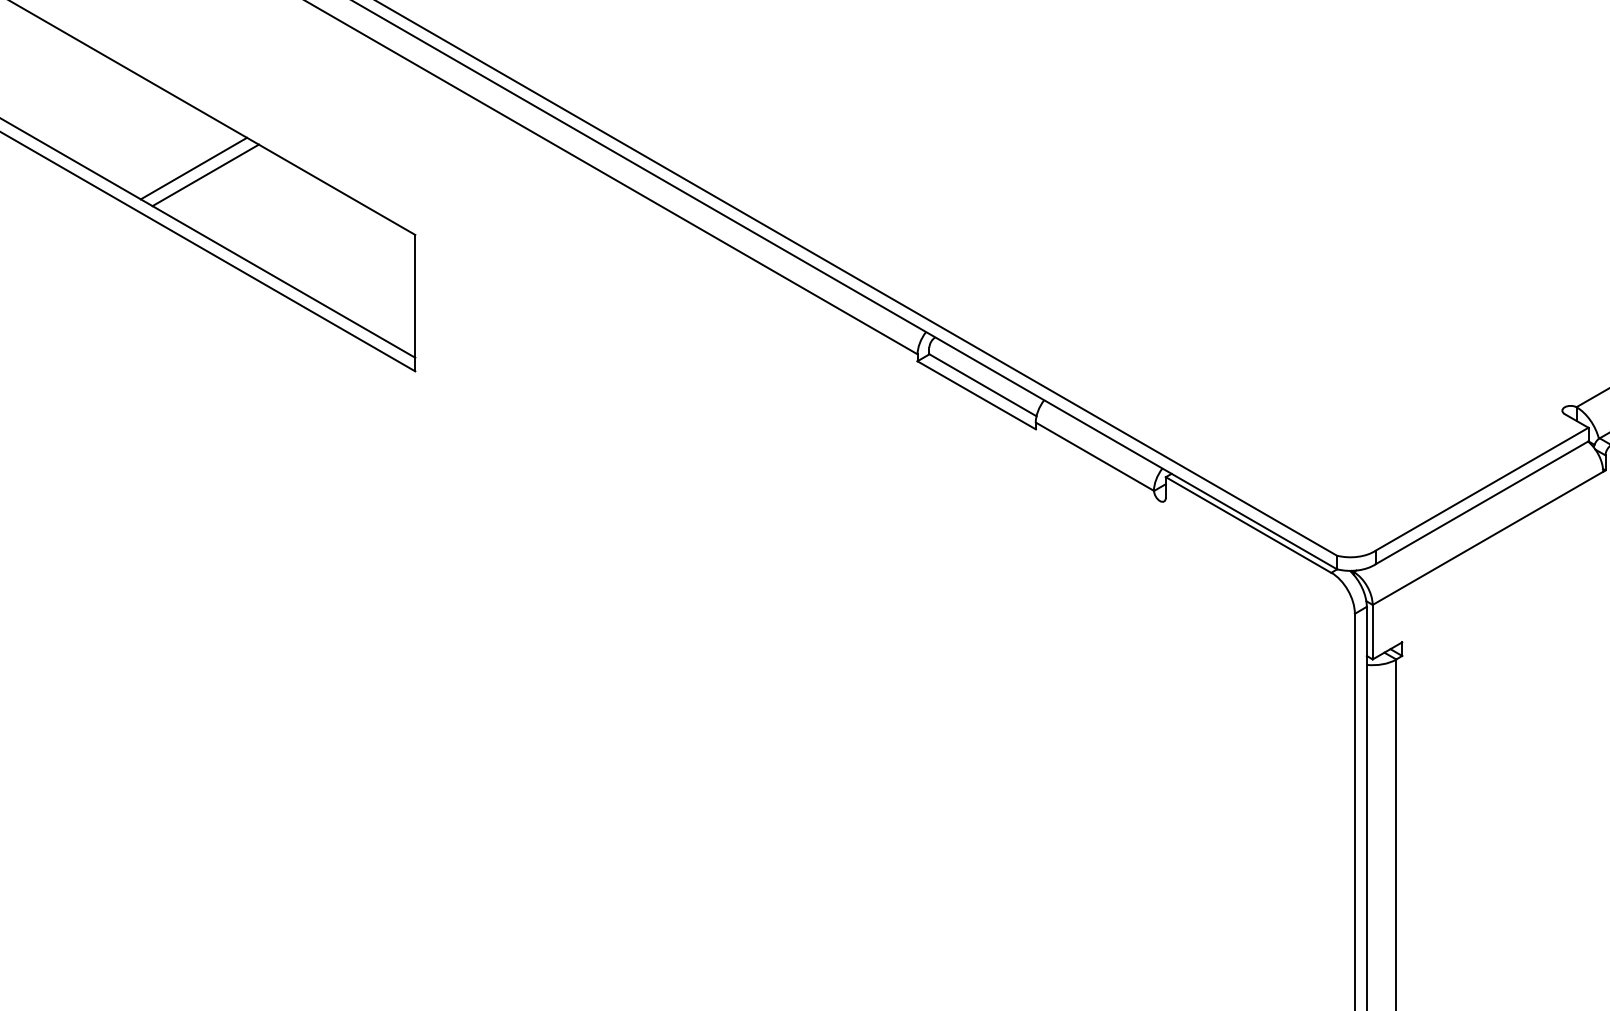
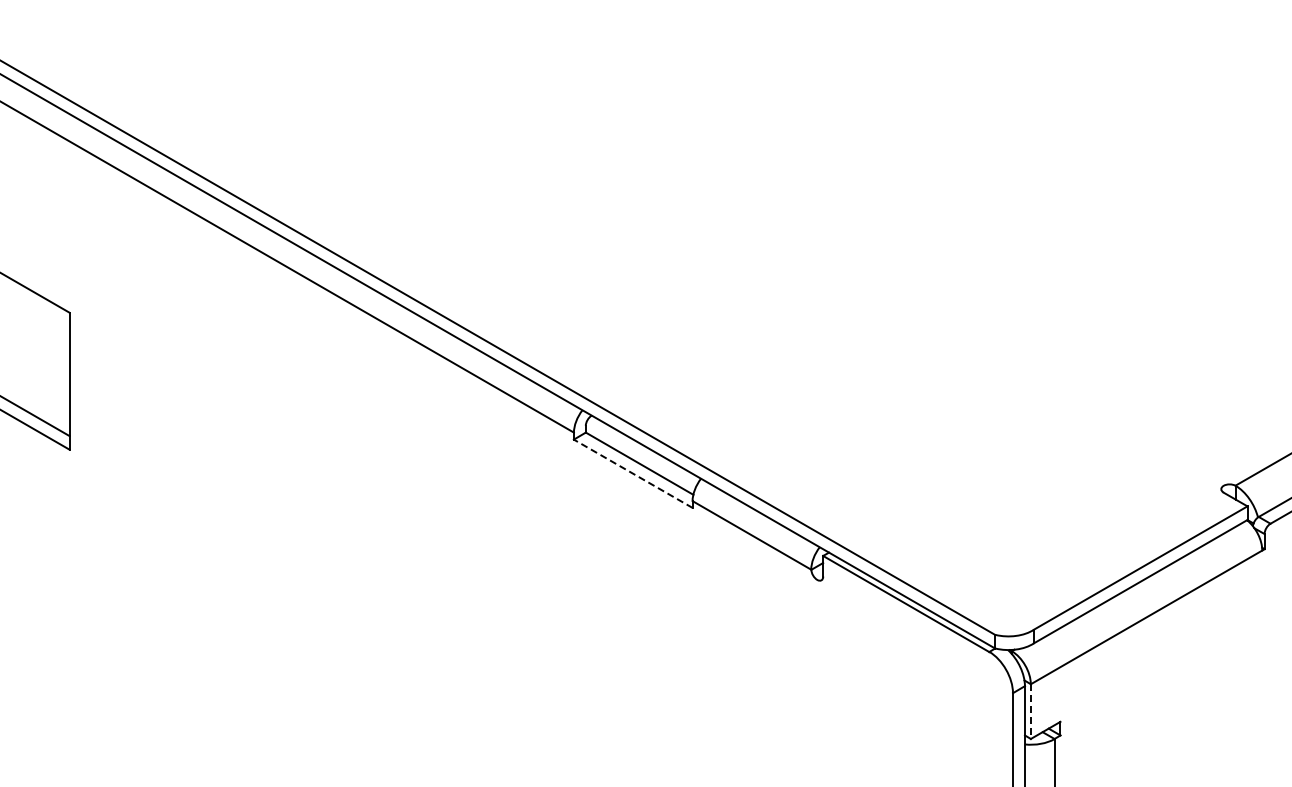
line: (976, 395) -> (633, 473), solid -> dashed
line: (1372, 632) -> (1030, 711), solid -> dashed

